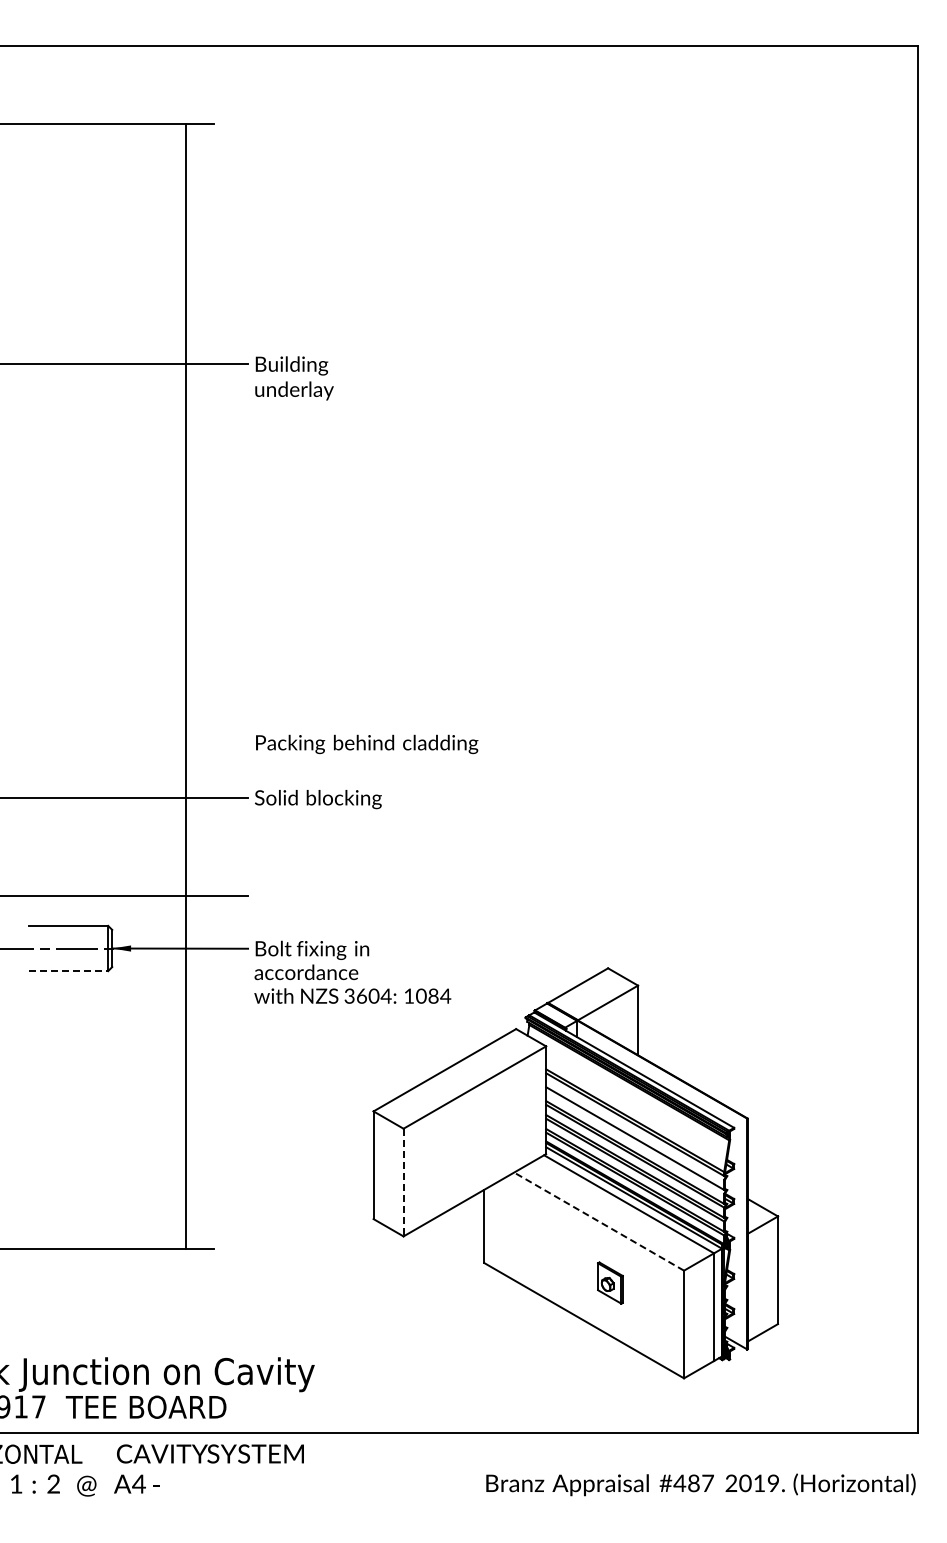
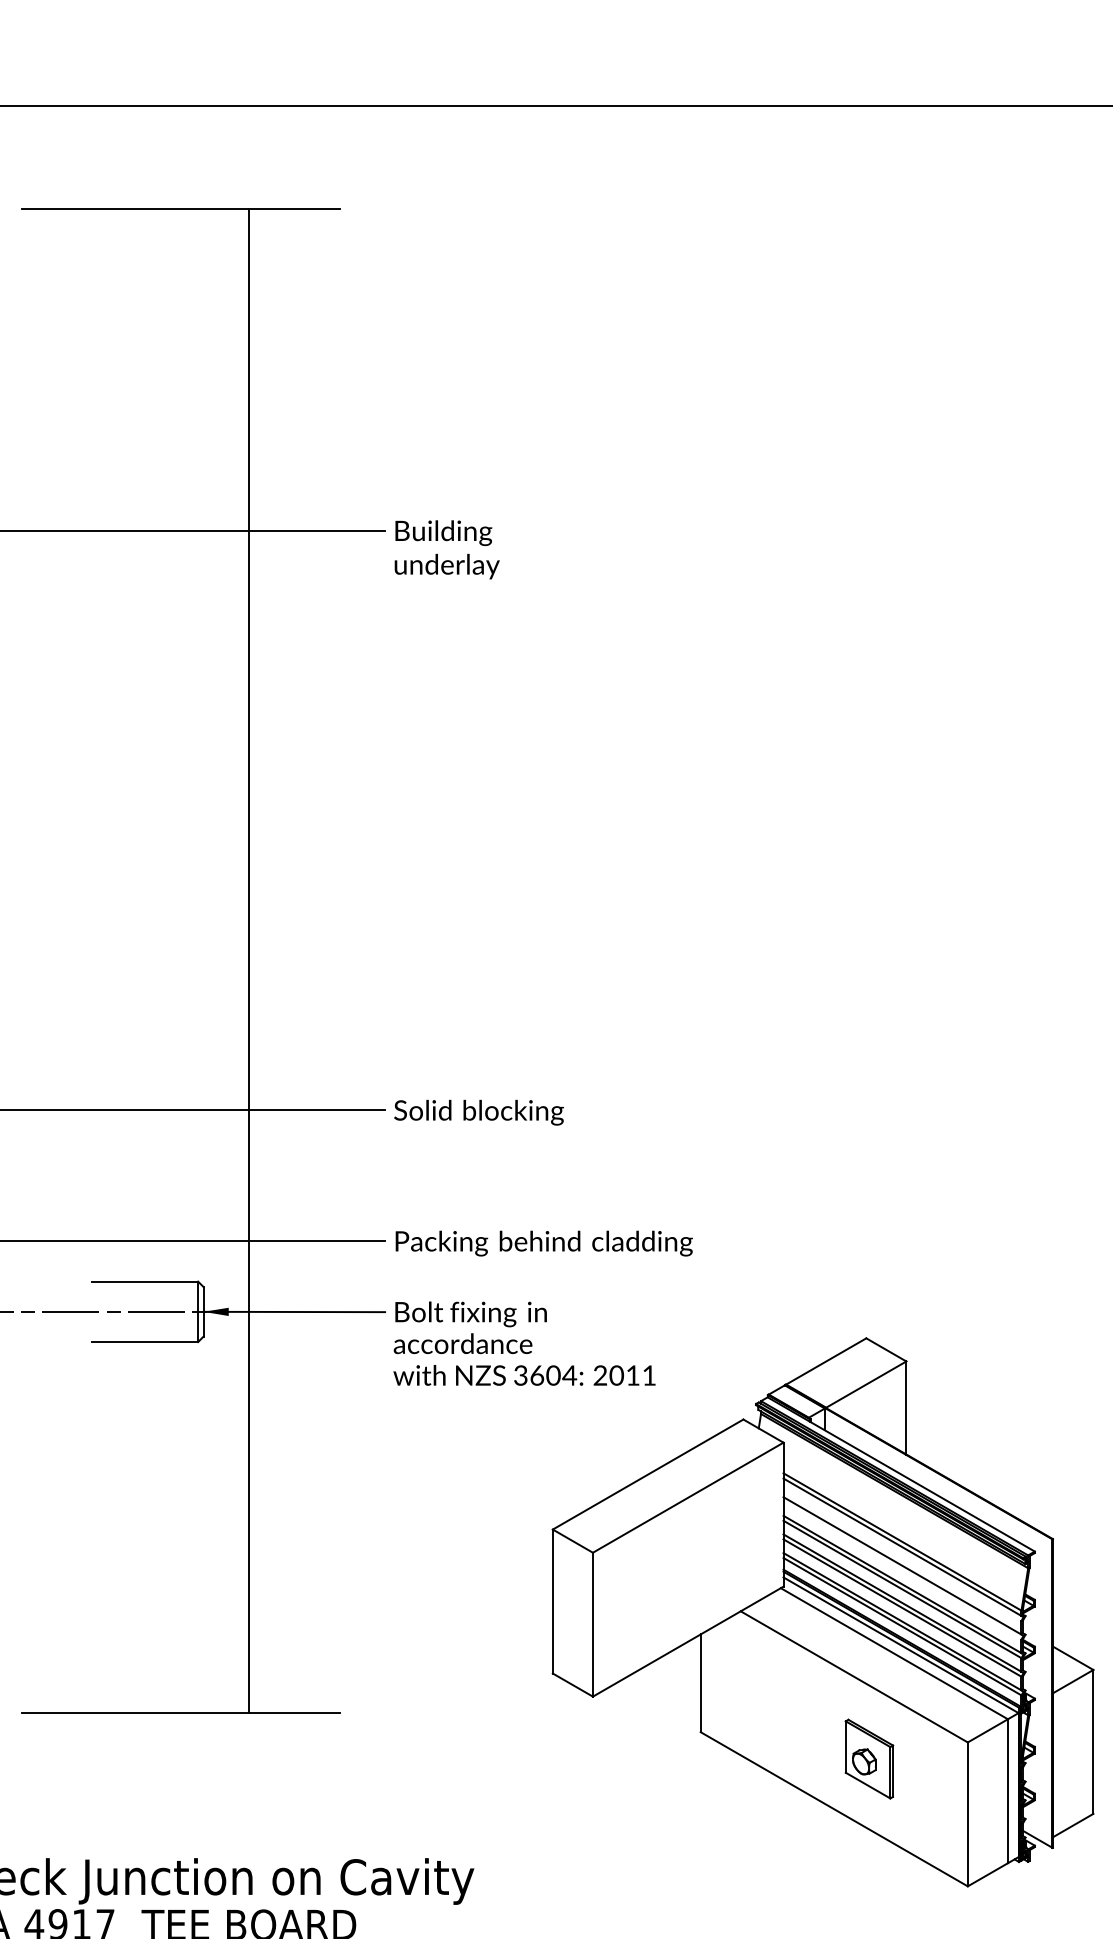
line: (186, 685) -> (249, 960), moved
text: (367, 744) -> (544, 1243), moved
line: (68, 971) -> (145, 1342), dashed -> solid
text: (427, 995) -> (624, 1374), 1084 -> 2011
line: (403, 1182) -> (592, 1624), dashed -> solid
line: (598, 1221) -> (853, 1676), dashed -> solid
part: (610, 1282) -> (869, 1758), size x1.43

